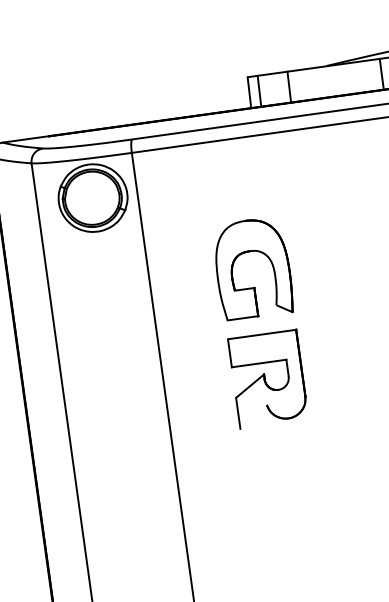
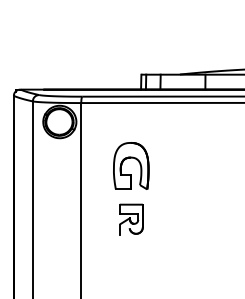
part: (268, 378) -> (131, 219), size x0.7

